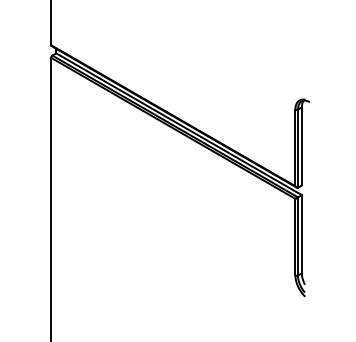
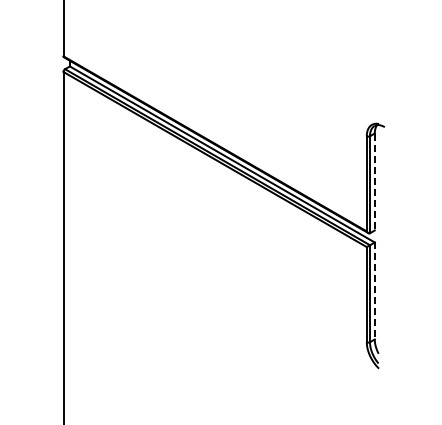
line: (301, 146) -> (374, 182), solid -> dashed
line: (301, 234) -> (374, 291), solid -> dashed

